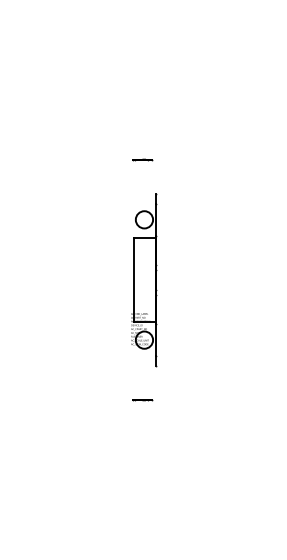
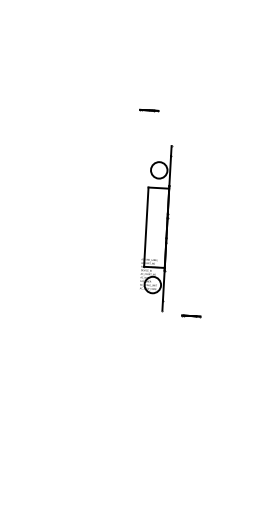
part: (142, 159) -> (149, 110), moved
line: (142, 400) -> (191, 316), moved

